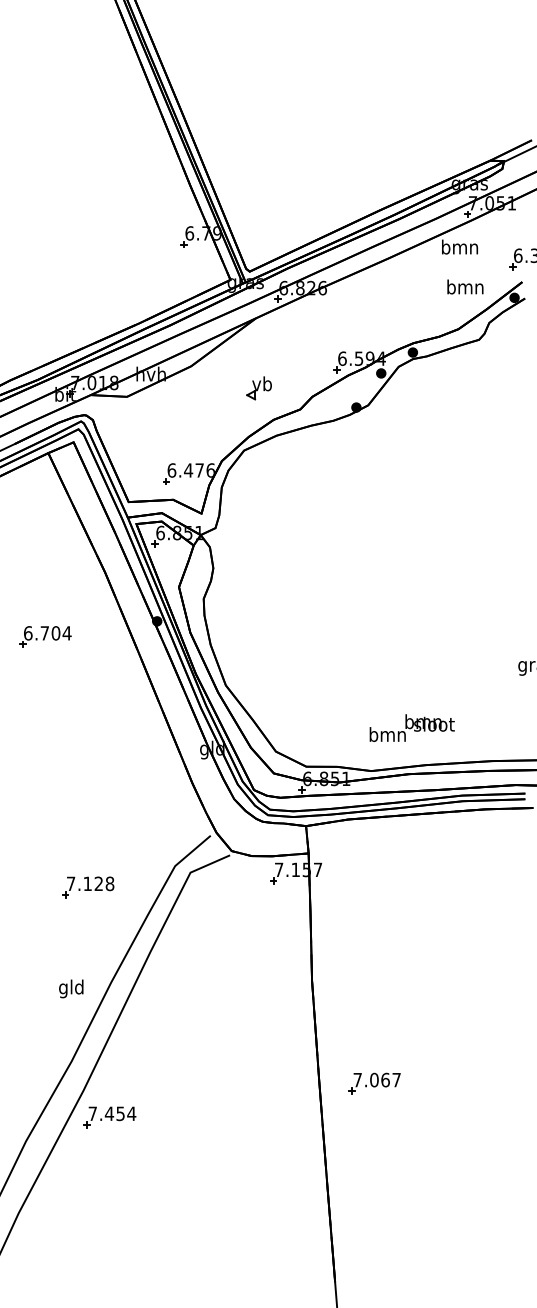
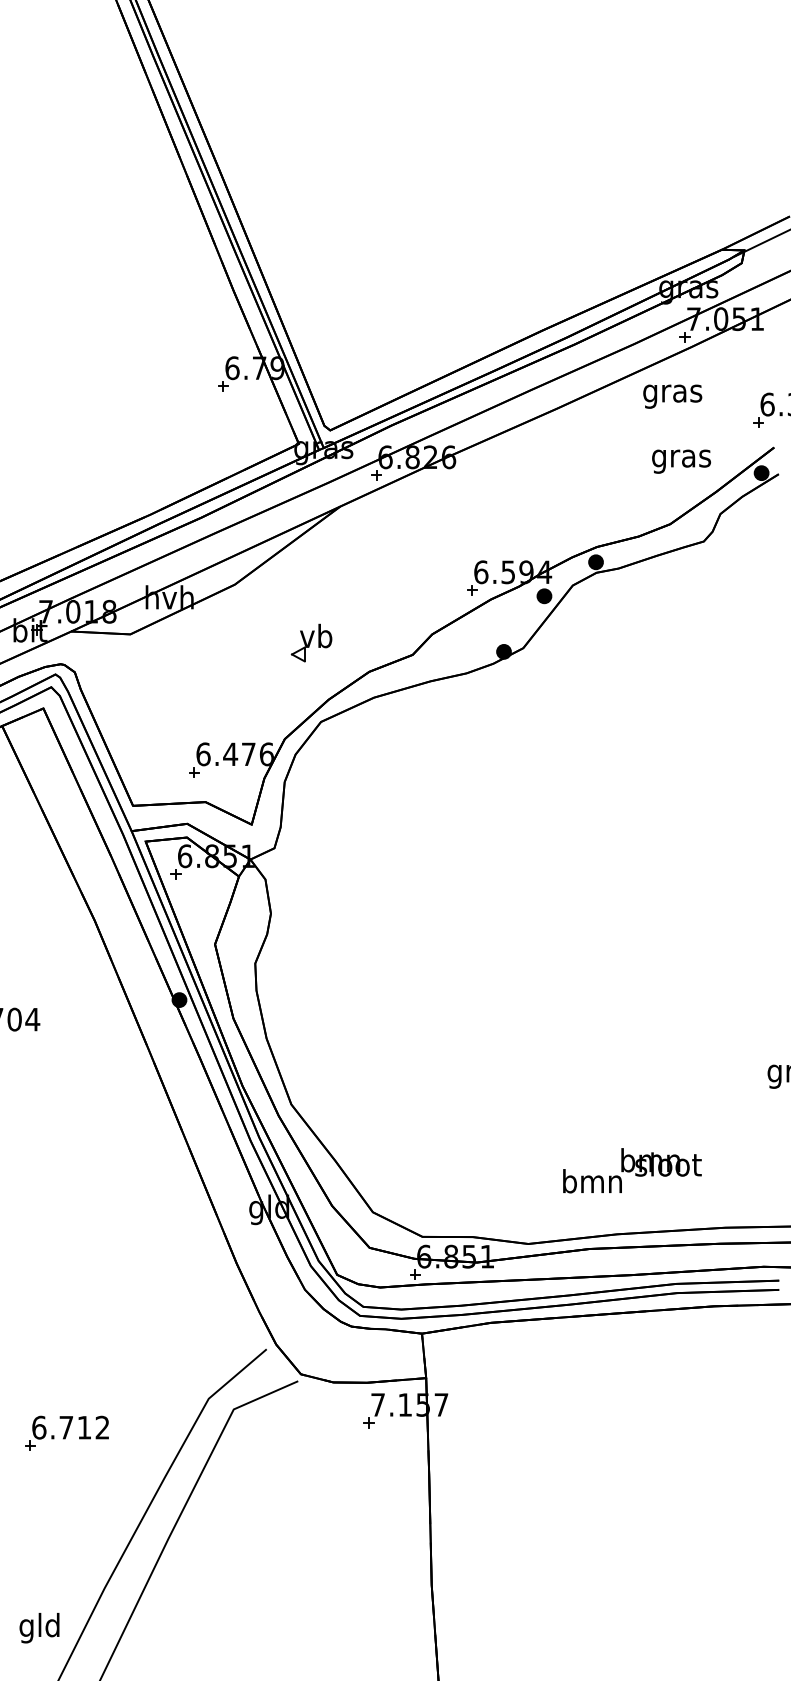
text: (460, 248) -> (673, 392), bmn -> gras
text: (465, 288) -> (681, 457), bmn -> gras
part: (258, 388) -> (310, 643), moved
text: (411, 727) -> (631, 1169), moved
text: (90, 883) -> (70, 1427), 7.128 -> 6.712
text: (71, 988) -> (39, 1627), moved

